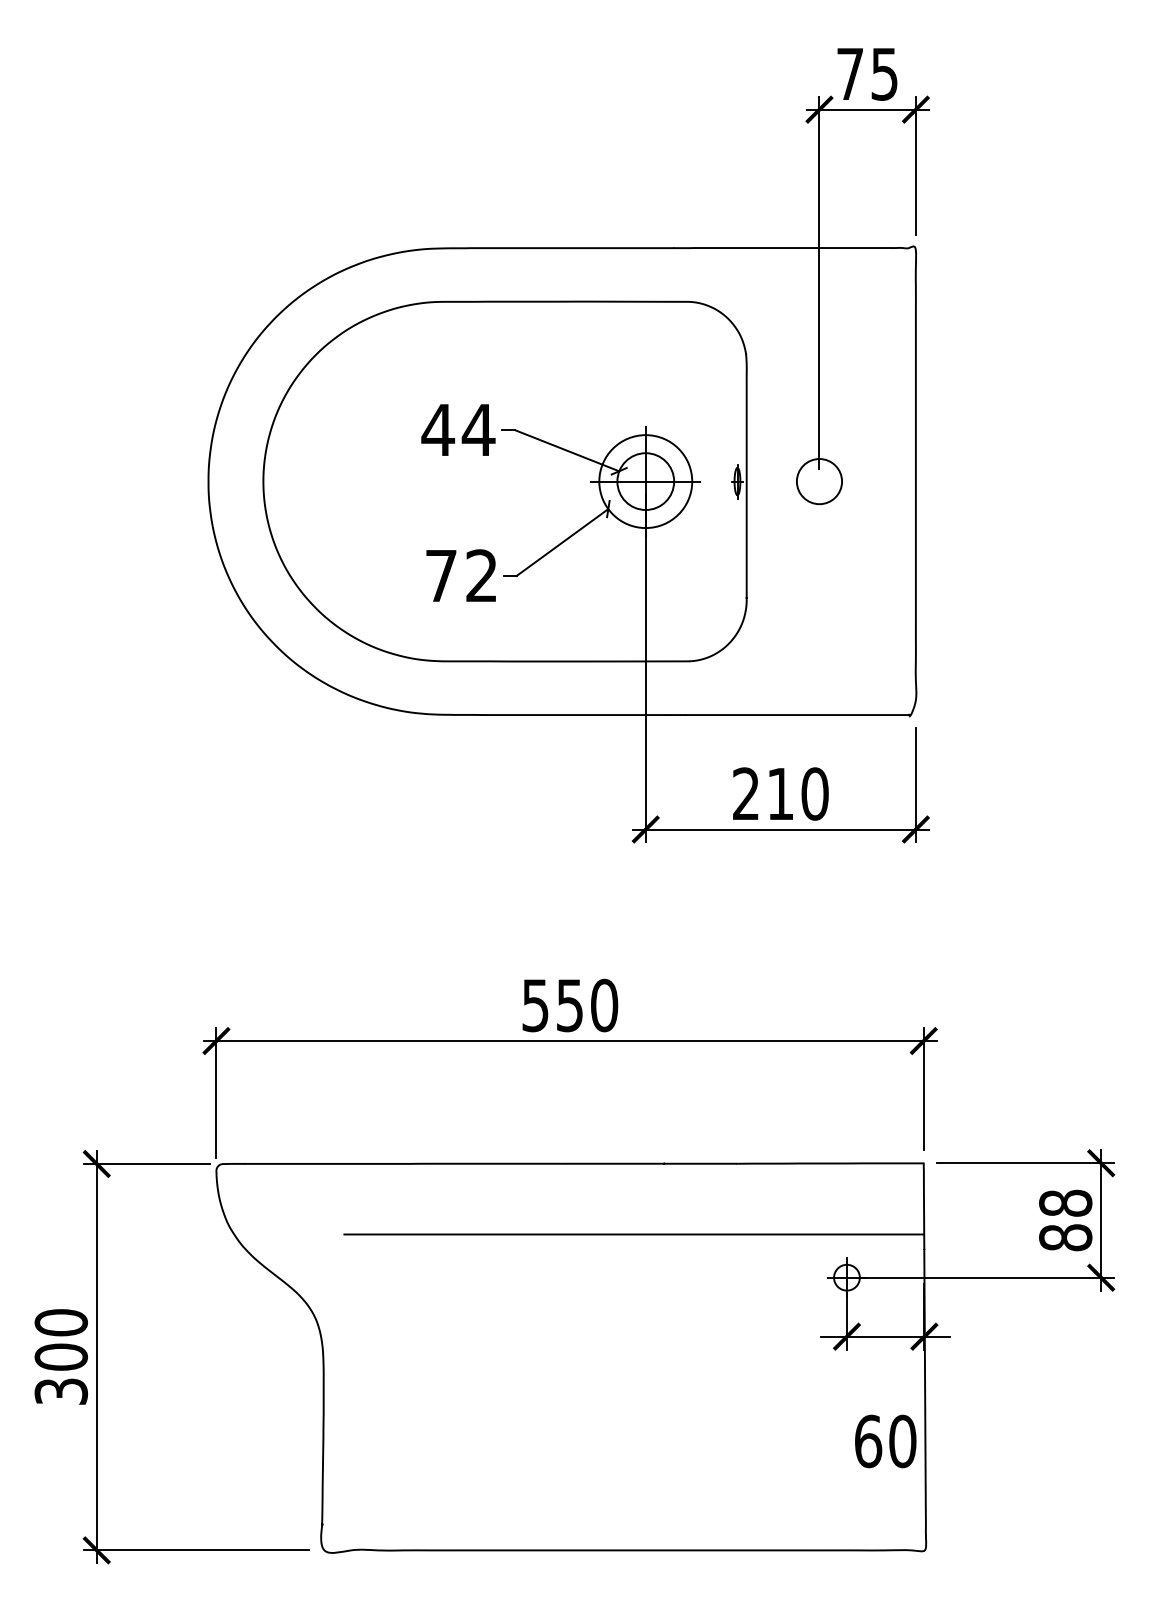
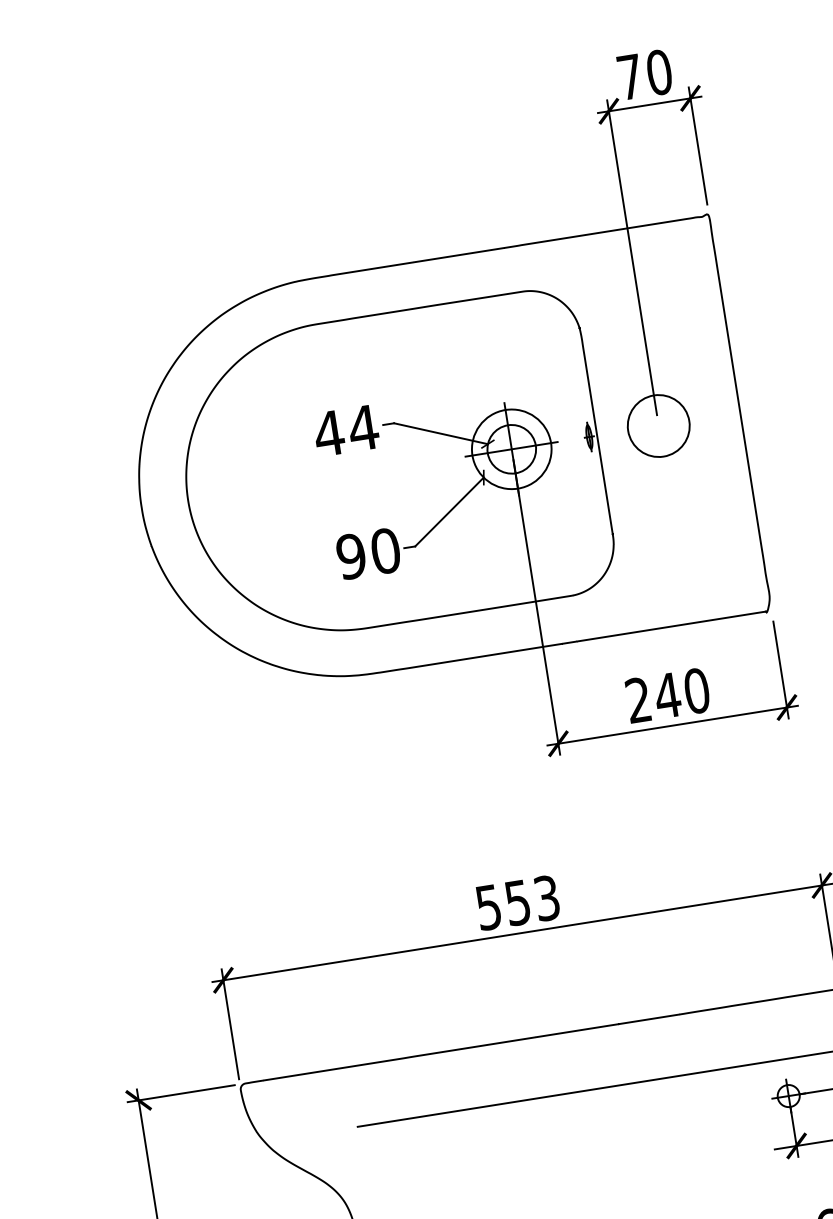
text: (884, 73) -> (659, 71), 75 -> 70
circle: (819, 481) -> (658, 425), size x1.6
text: (461, 575) -> (368, 553), 72 -> 90
text: (780, 793) -> (667, 695), 210 -> 240
text: (604, 1005) -> (547, 898), 550 -> 553

